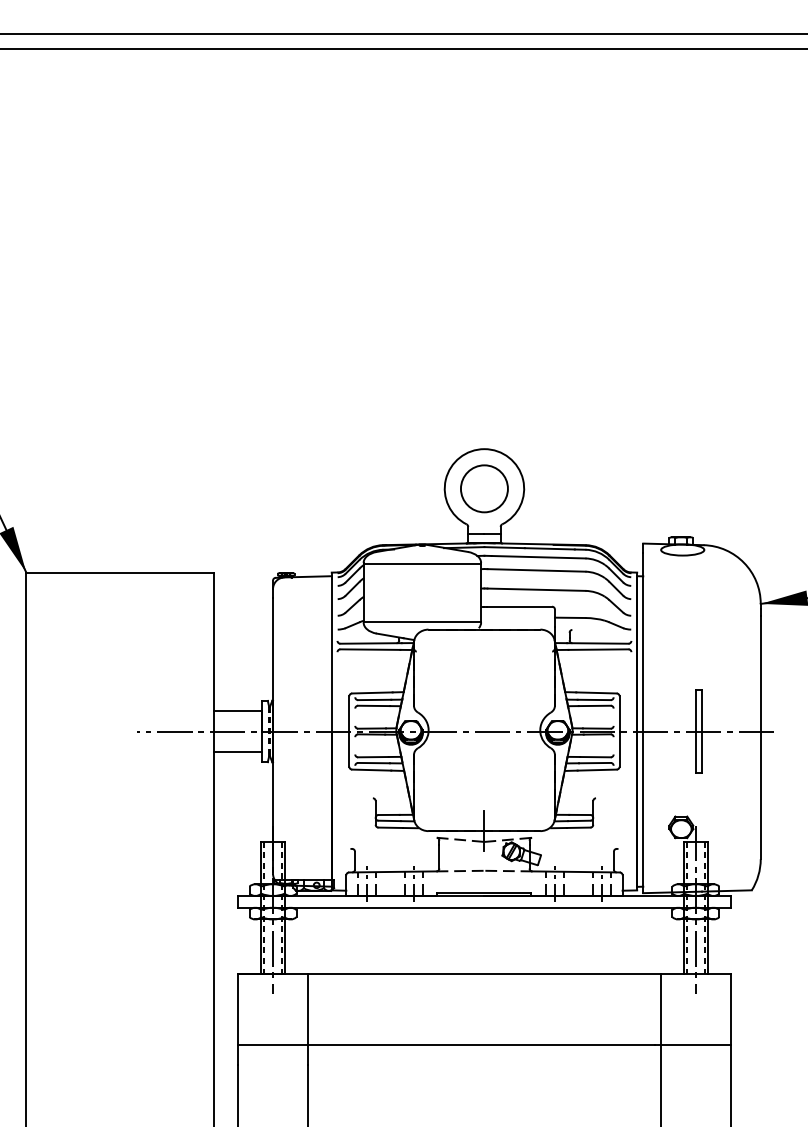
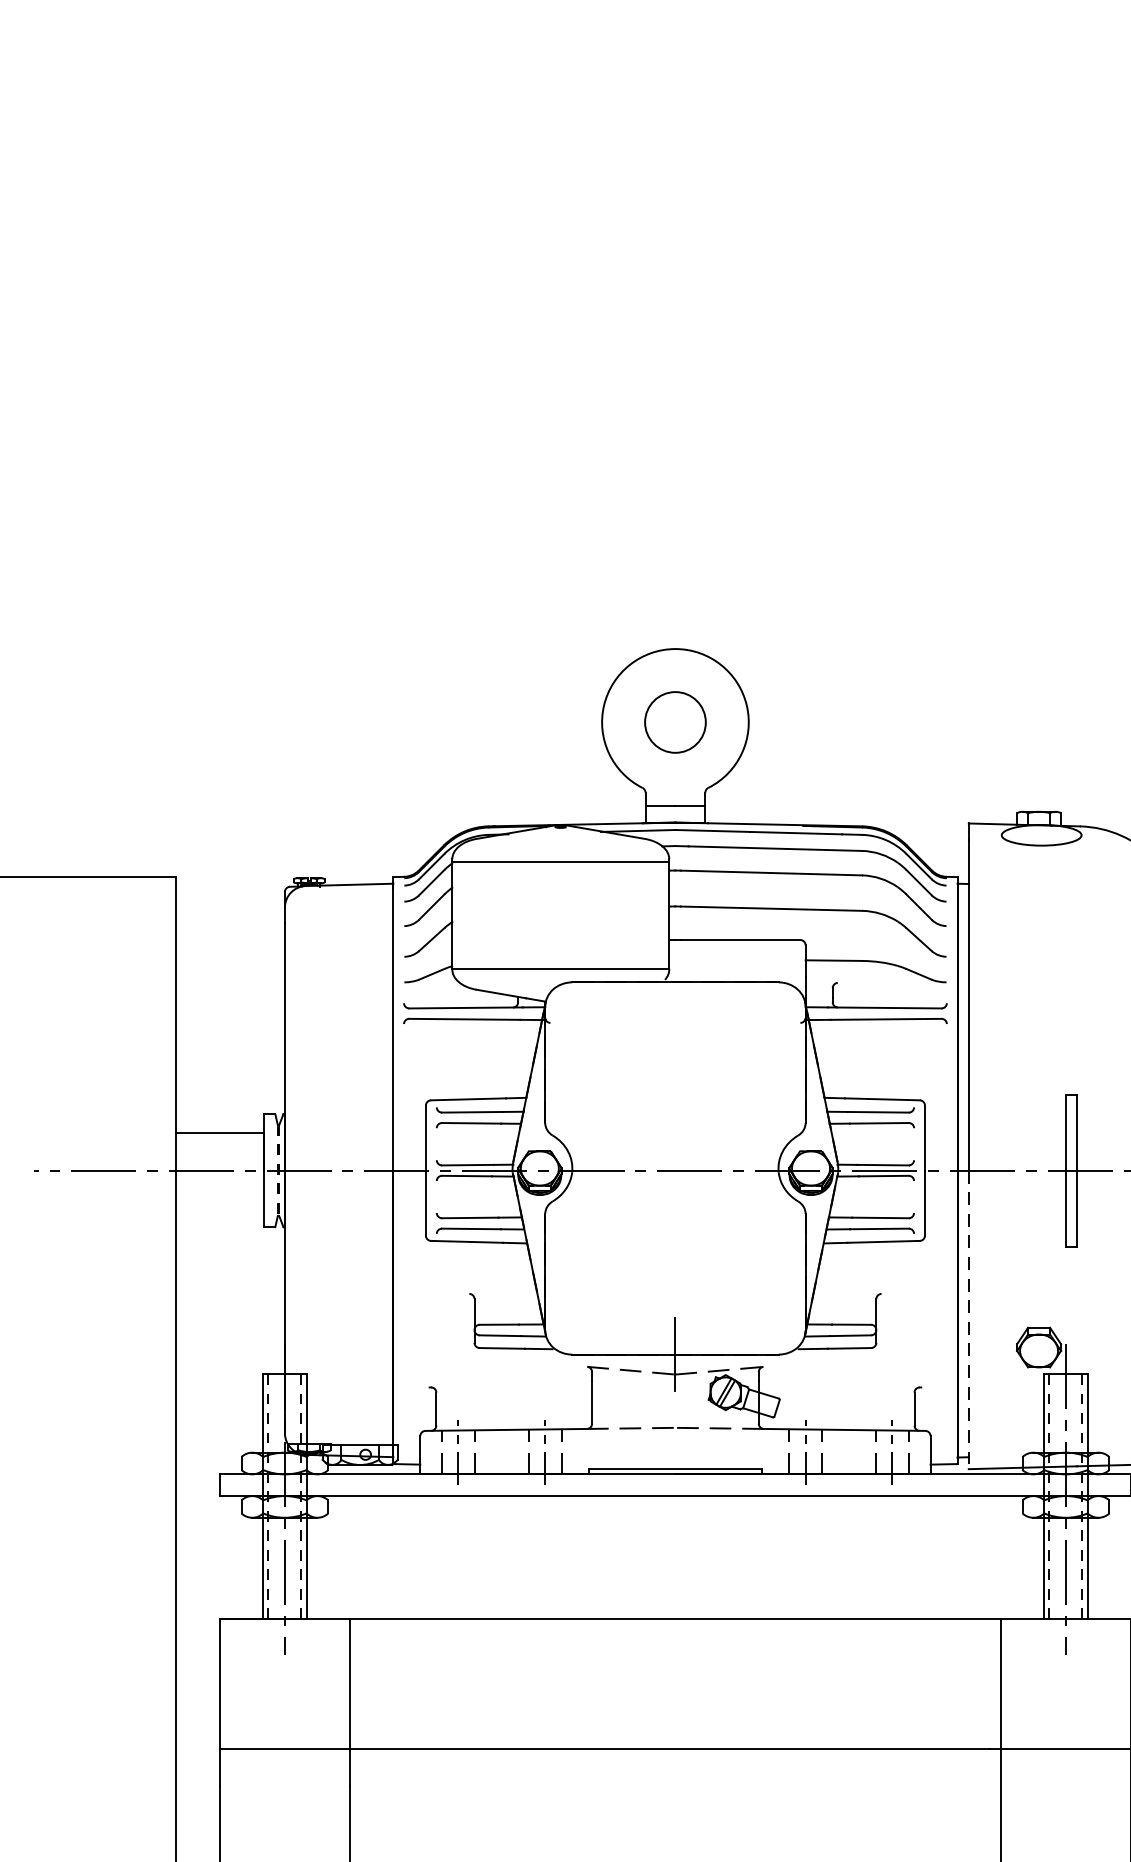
circle: (484, 488) -> (675, 721), size x0.7
line: (237, 752) -> (219, 1209), removed
line: (643, 812) -> (969, 1320), solid -> dashed

